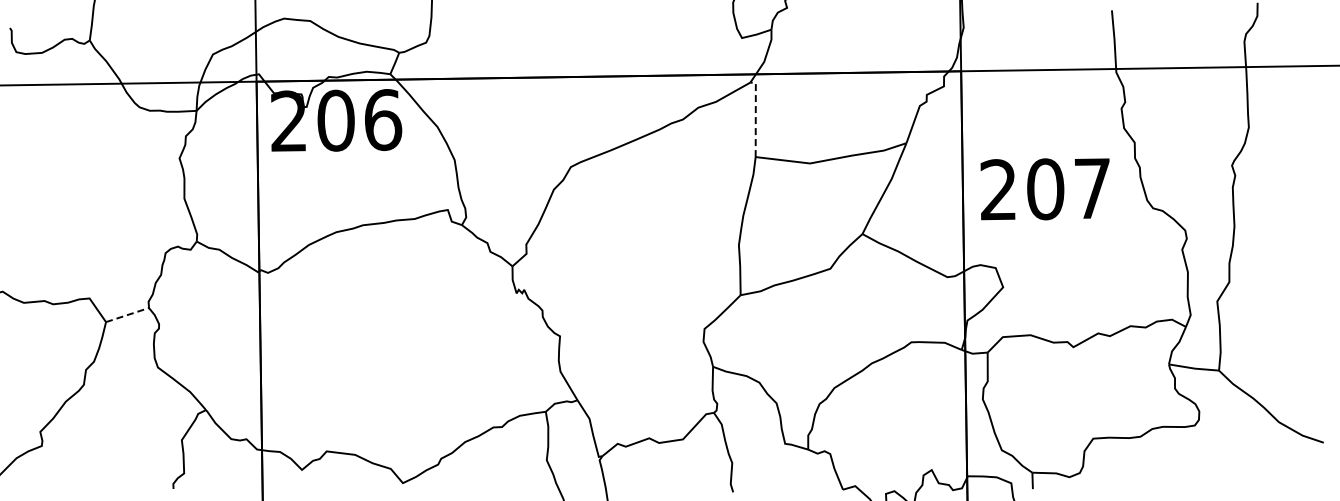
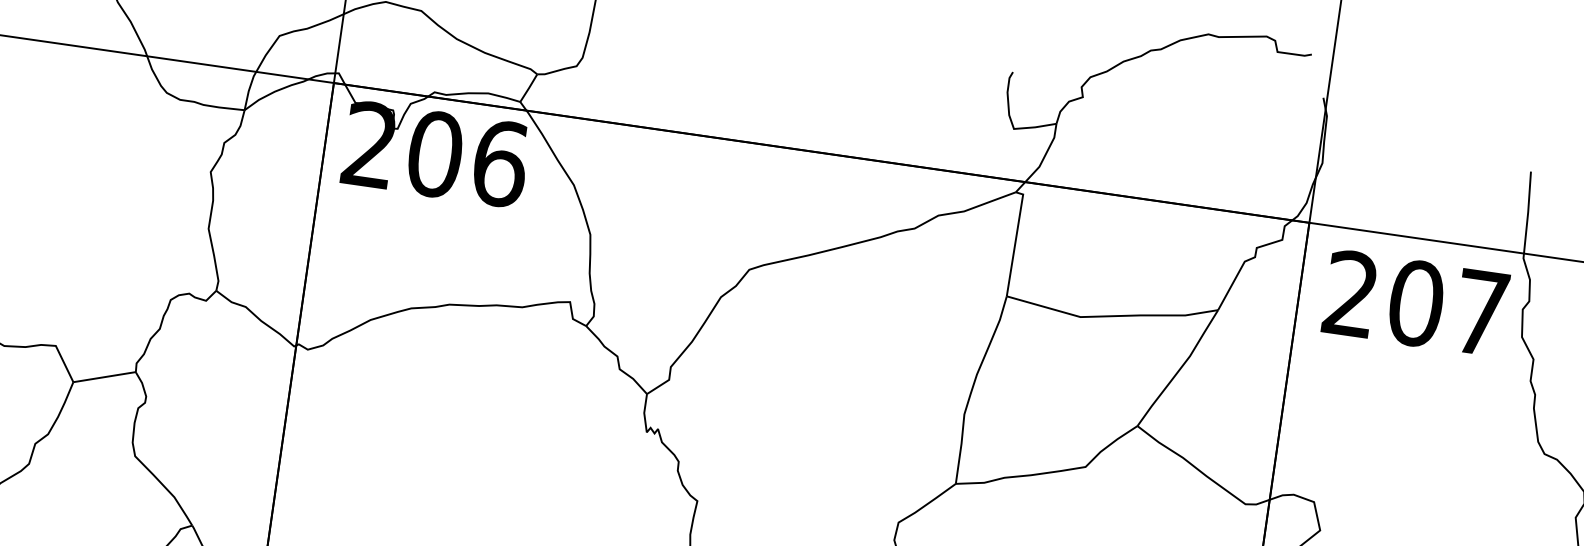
line: (755, 116) -> (1015, 240), dashed -> solid
text: (1044, 189) -> (1414, 303), moved
line: (127, 315) -> (104, 377), dashed -> solid

